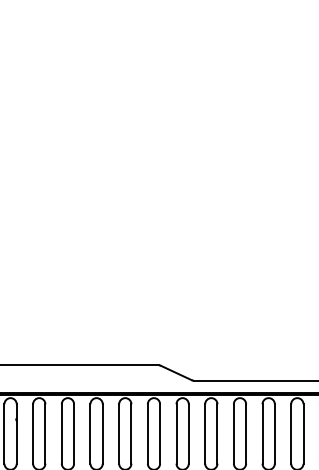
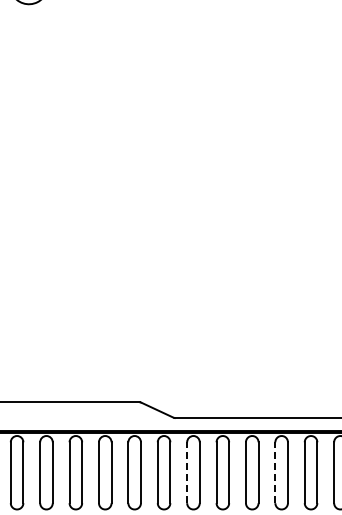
line: (205, 433) -> (187, 472), solid -> dashed
line: (291, 433) -> (275, 472), solid -> dashed

